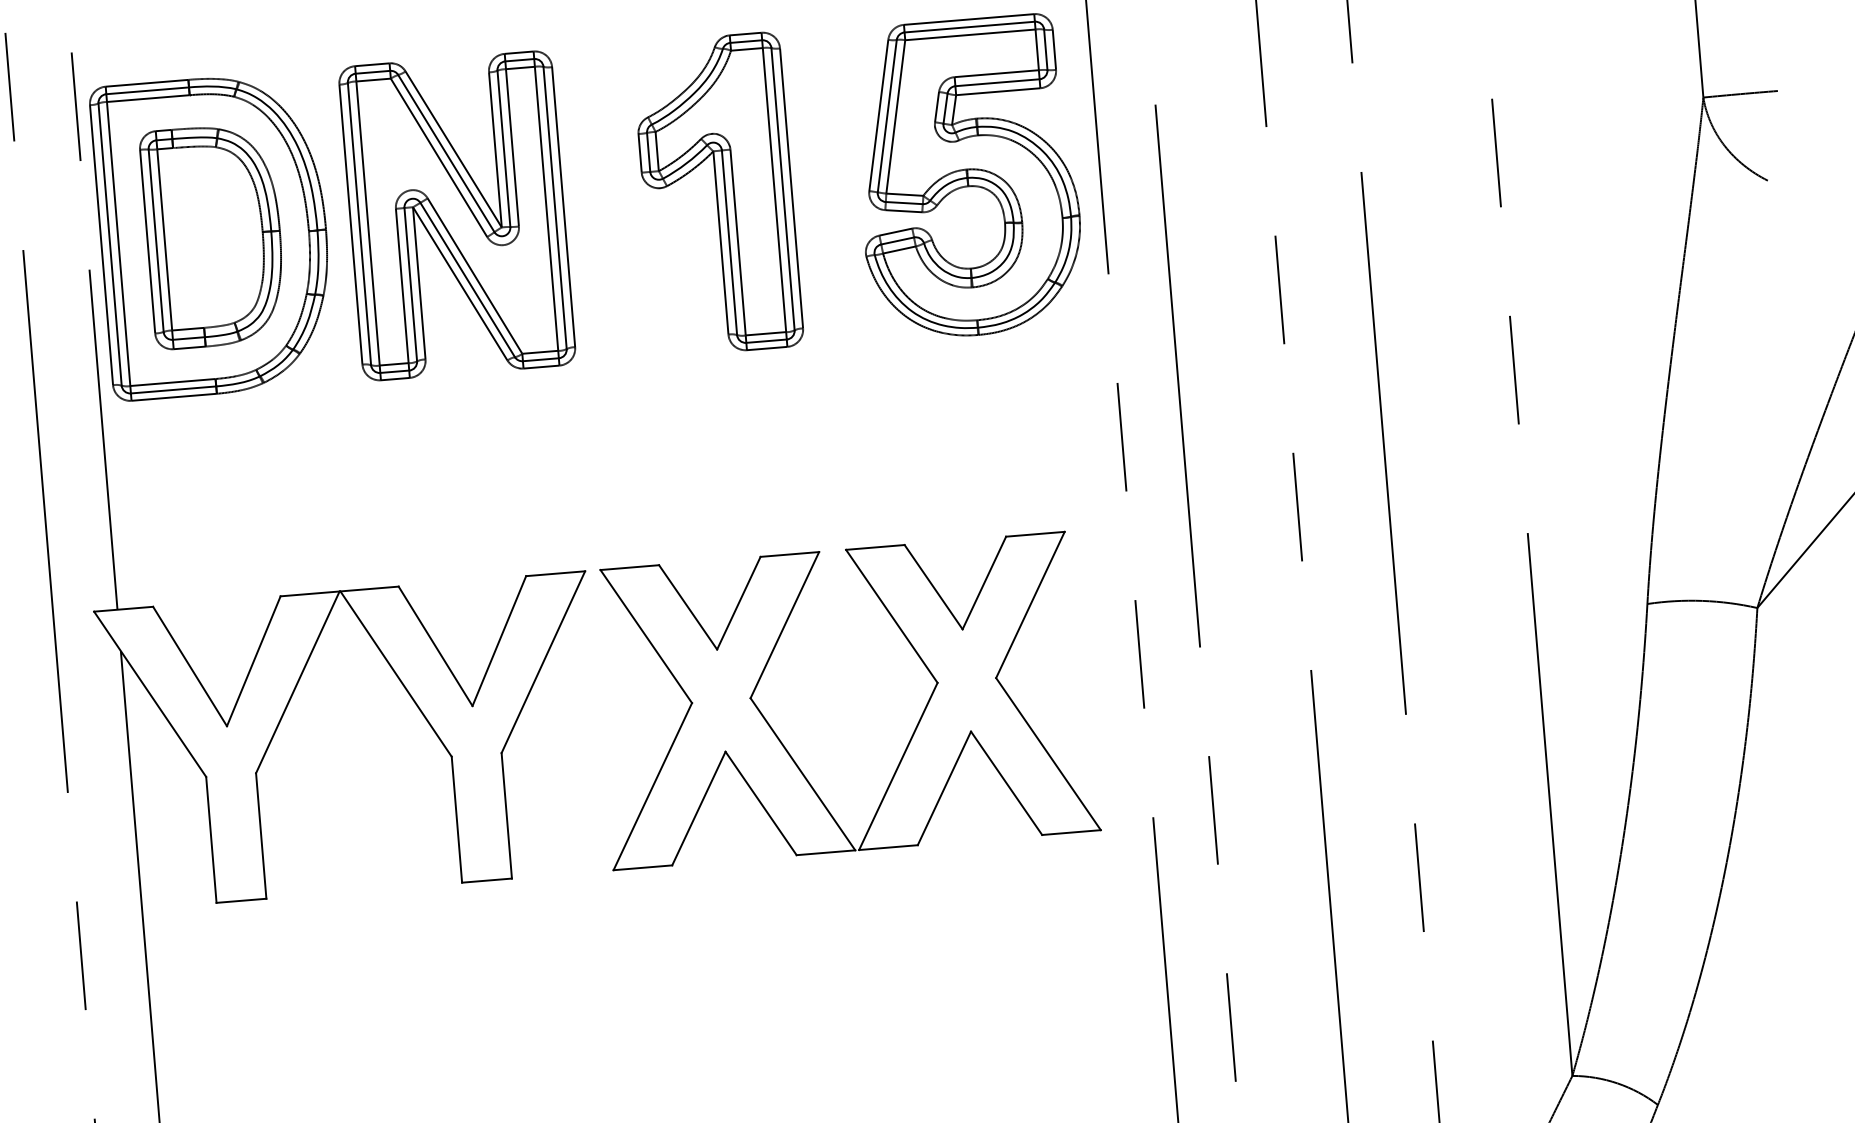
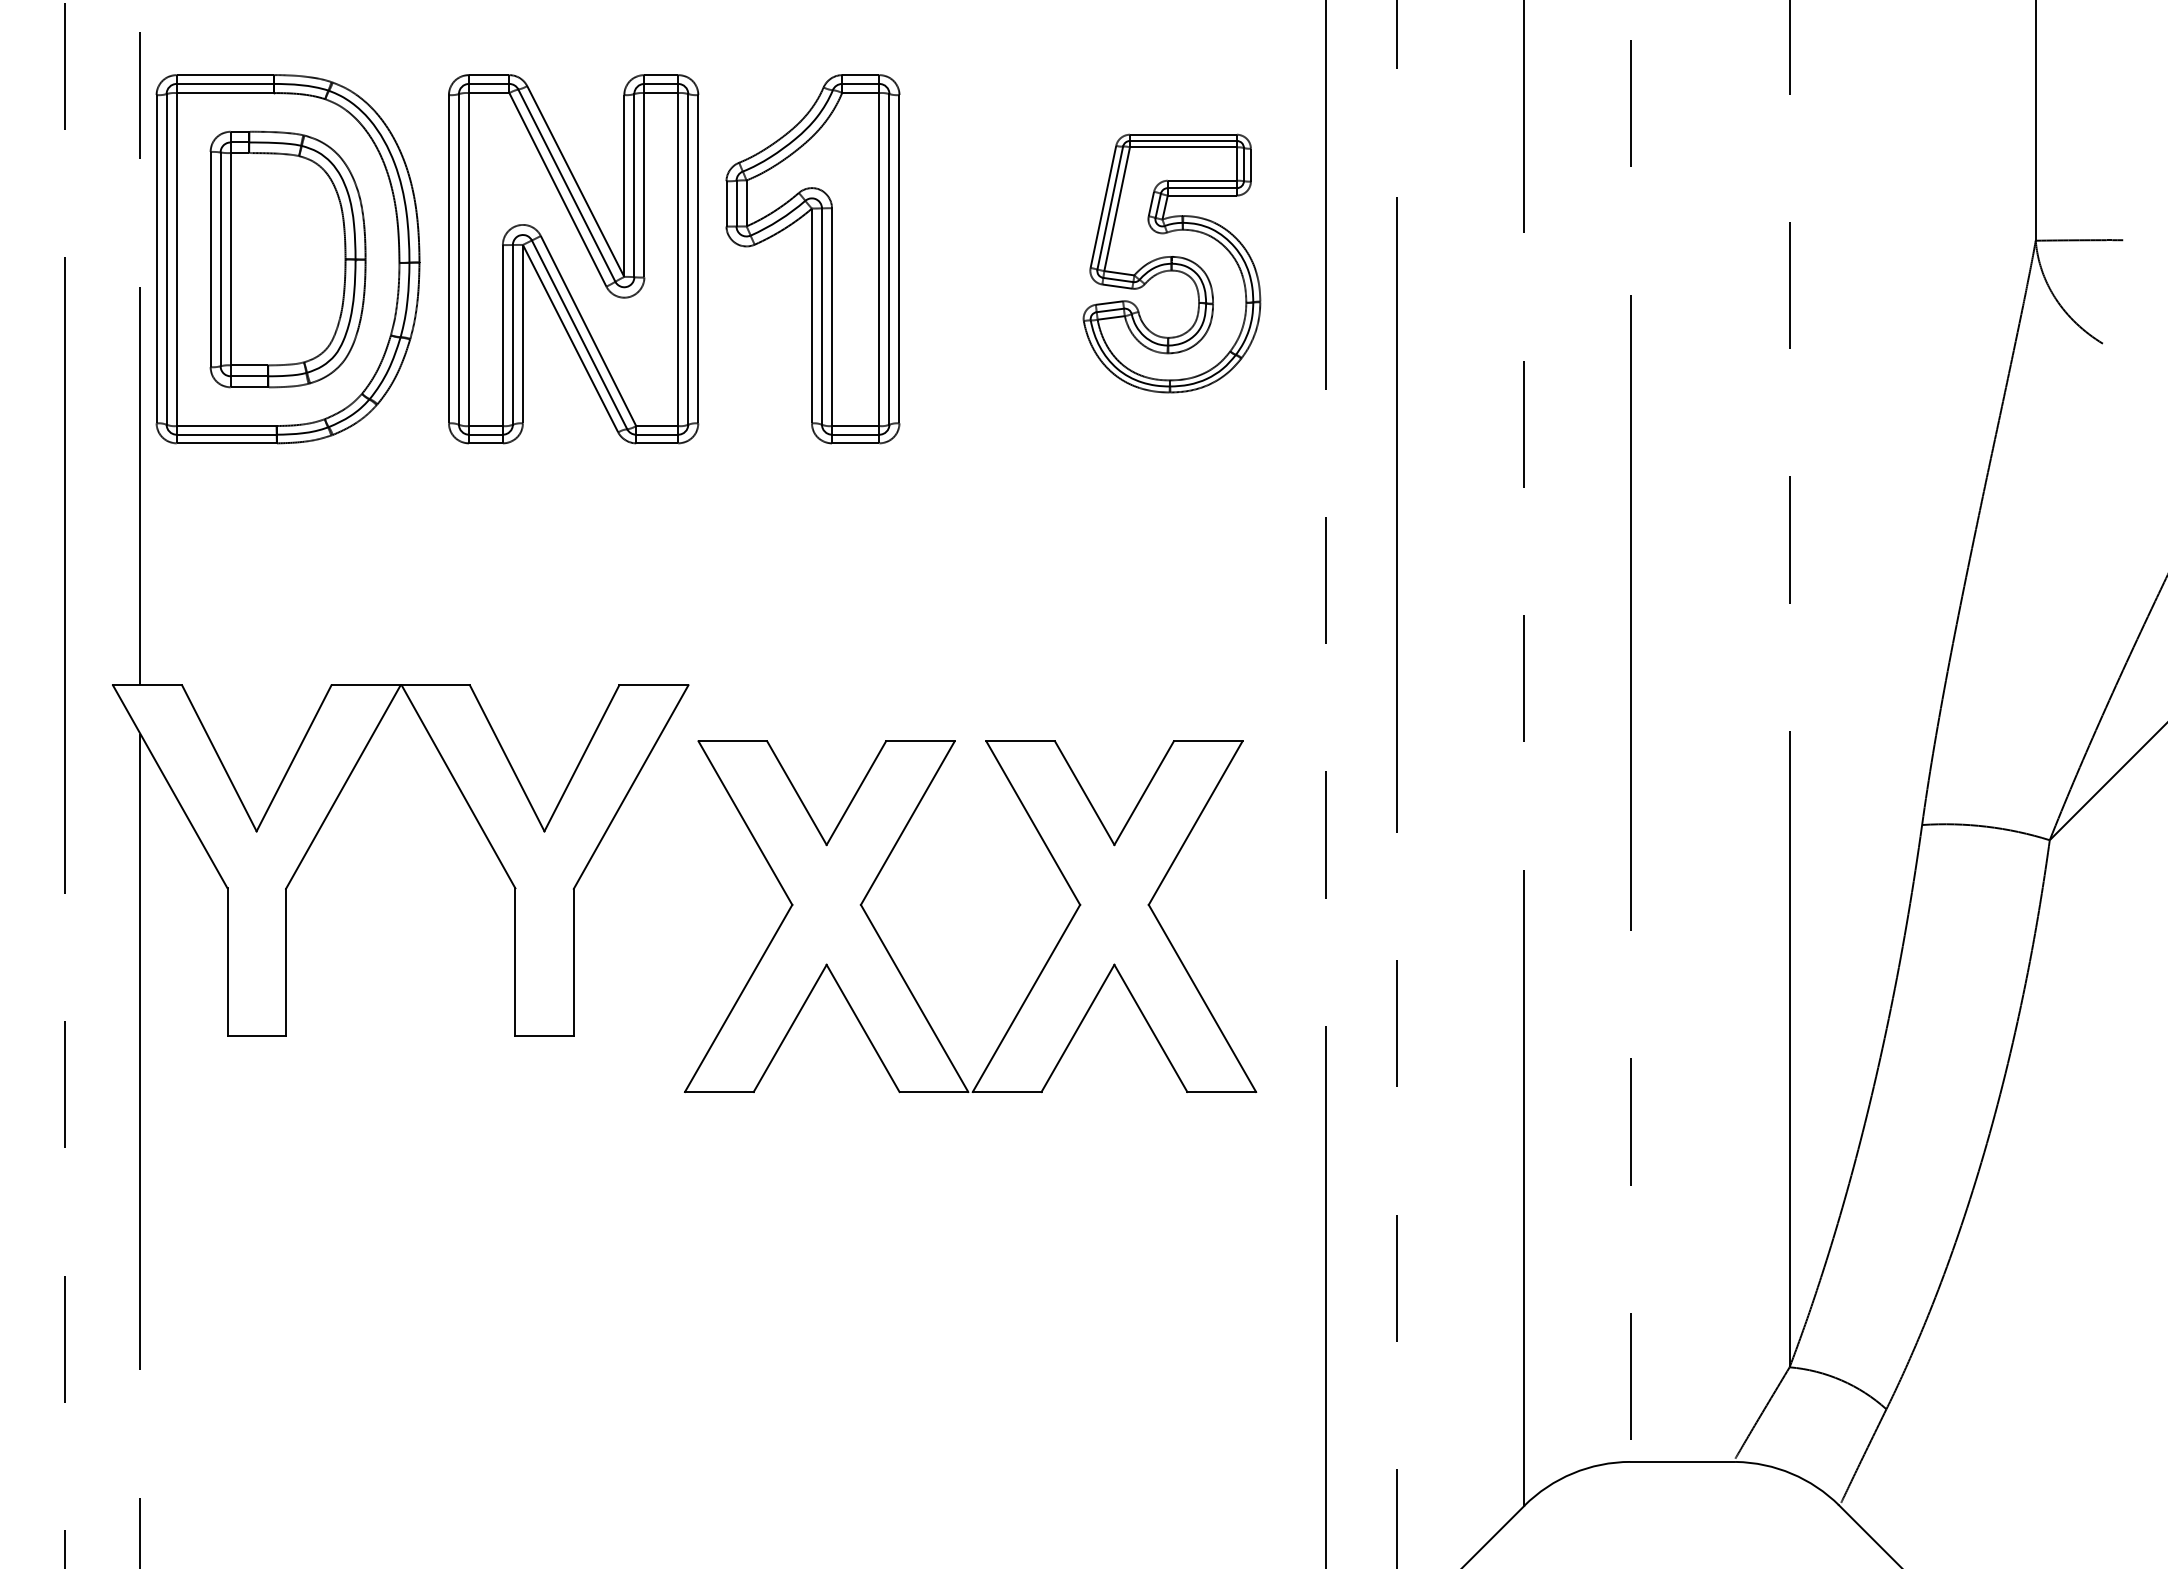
part: (967, 177) -> (1171, 263), size x0.7
part: (717, 194) -> (812, 259), moved
part: (784, 744) -> (895, 962), moved

